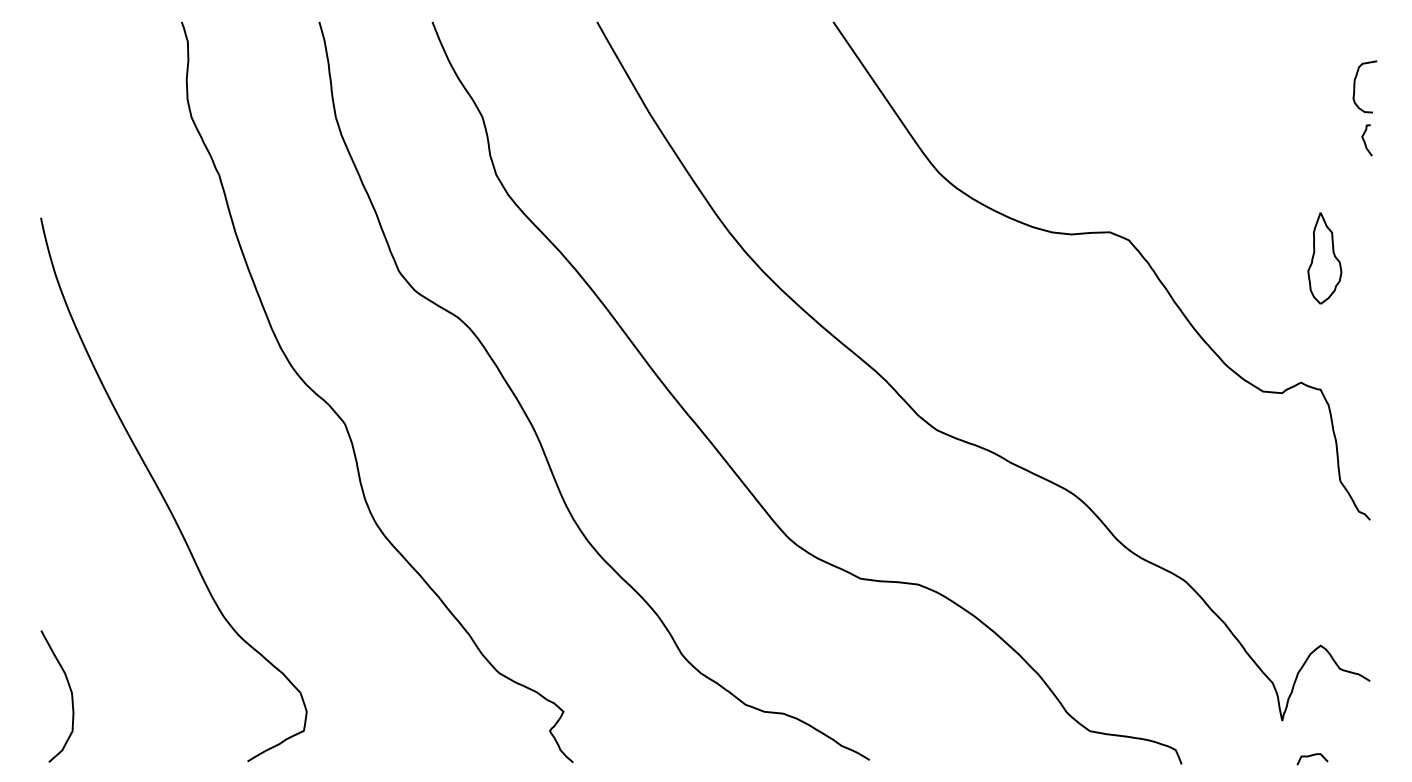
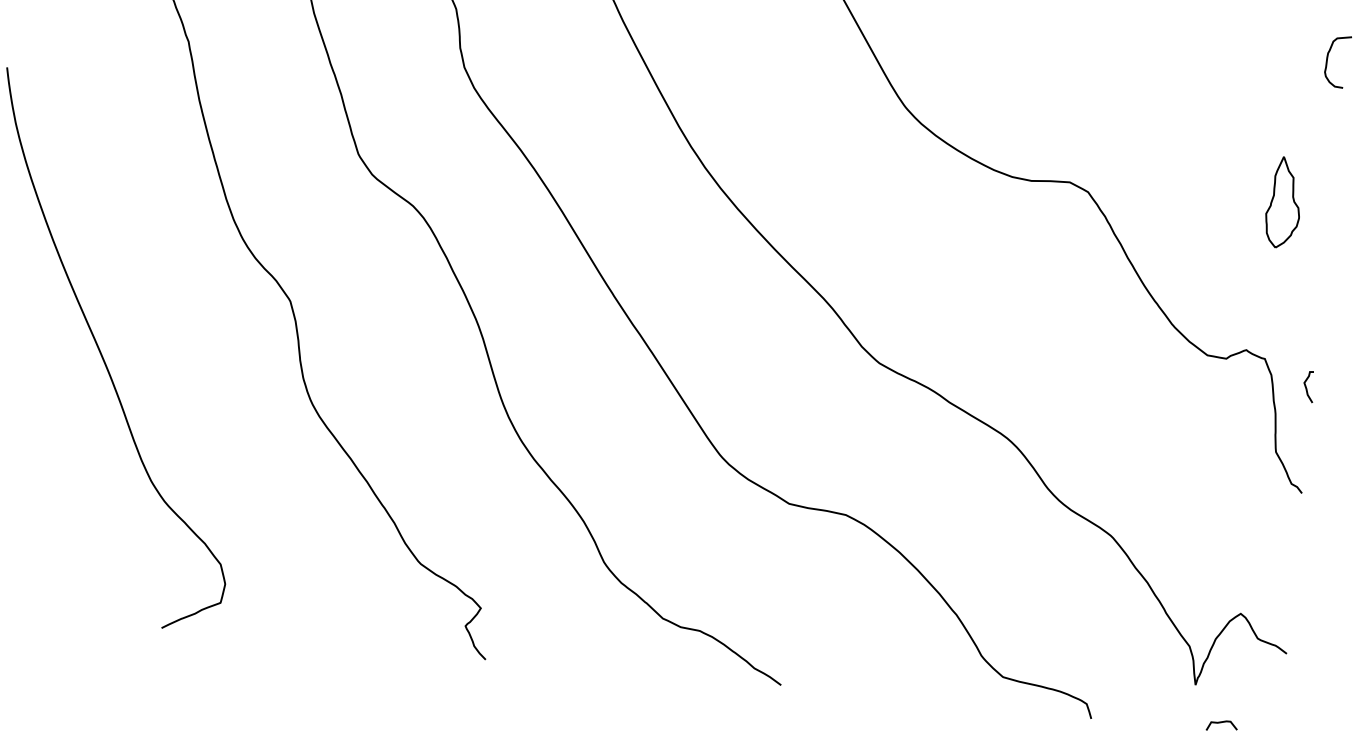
curve: (1365, 141) -> (1307, 387), moved
part: (1324, 258) -> (1283, 202), moved

